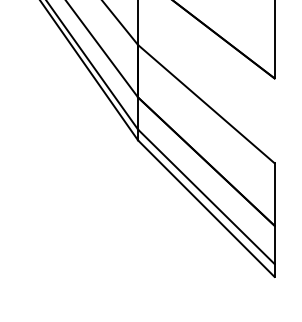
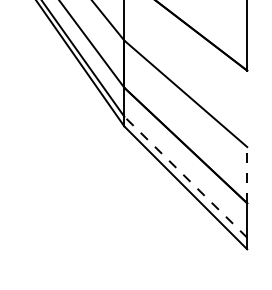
line: (274, 194) -> (247, 175), solid -> dashed
line: (206, 196) -> (185, 176), solid -> dashed

